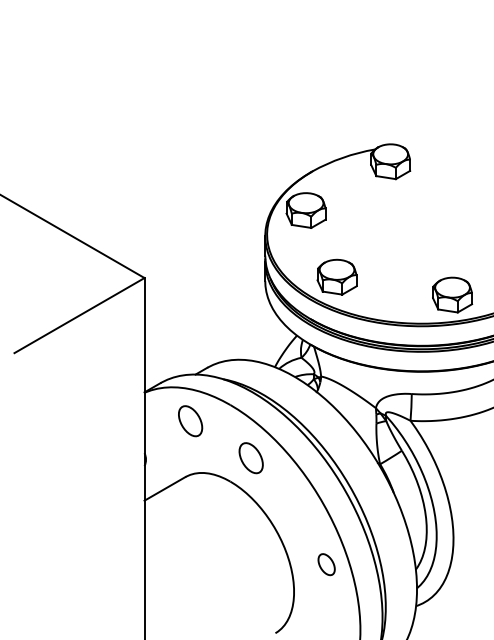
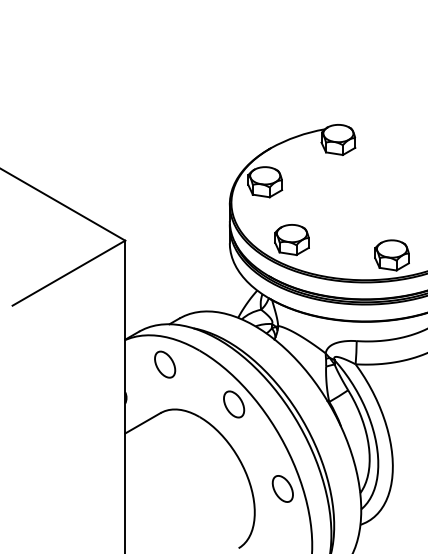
part: (250, 458) -> (233, 404), moved
part: (326, 564) -> (282, 488), size x1.43

